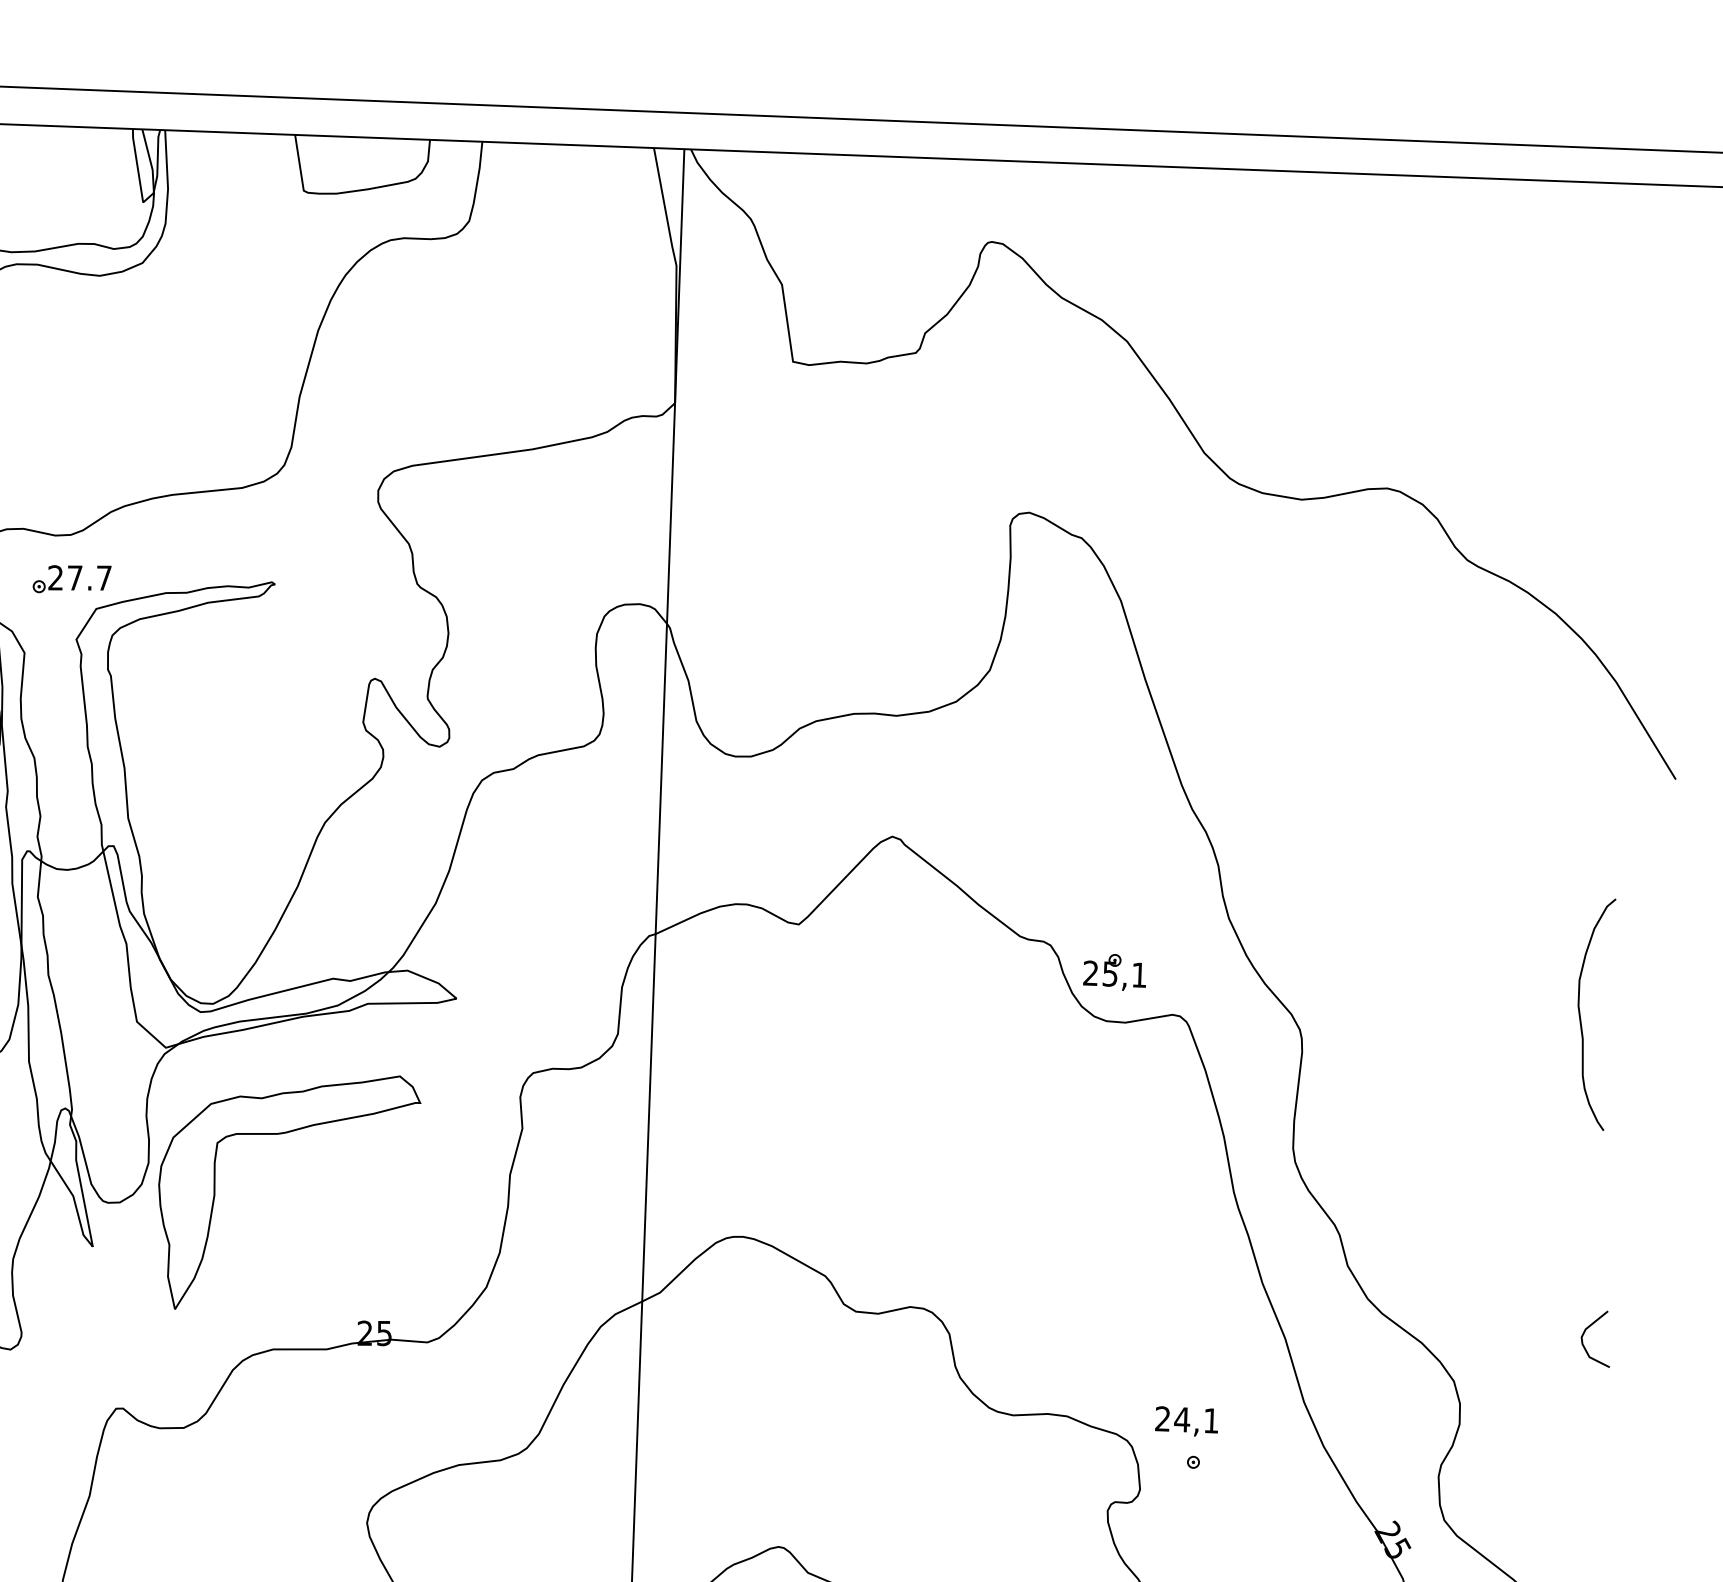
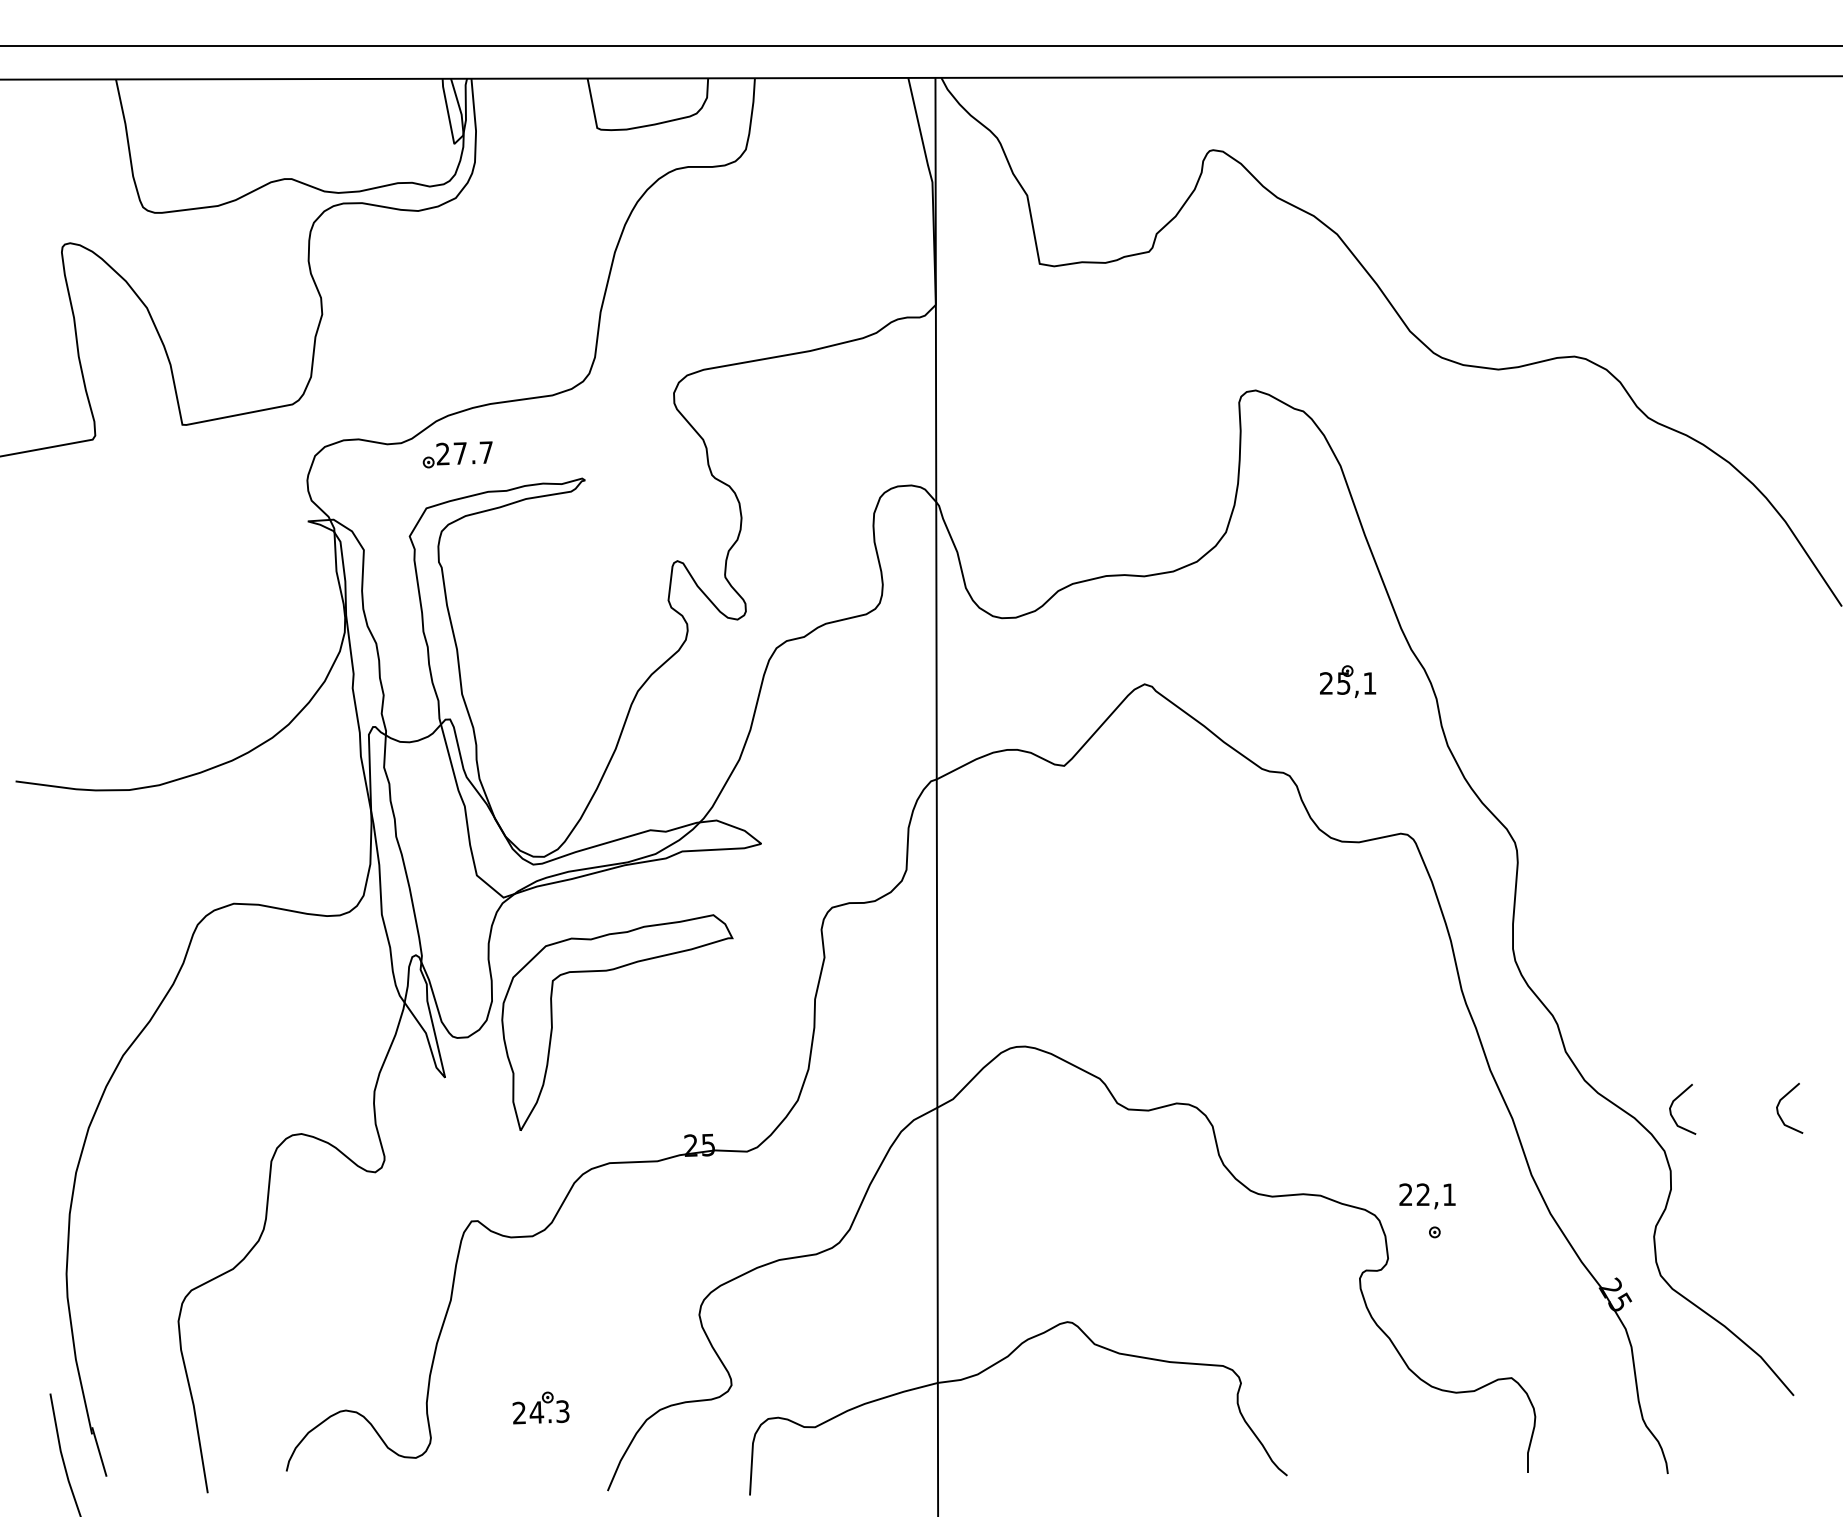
part: (71, 578) -> (457, 454), moved
part: (1115, 972) -> (1348, 681), moved
curve: (1581, 1015) -> (1765, 820), removed
curve: (1464, 1330) -> (1672, 1105), added
text: (1182, 1419) -> (1423, 1194), 24,1 -> 22,1

